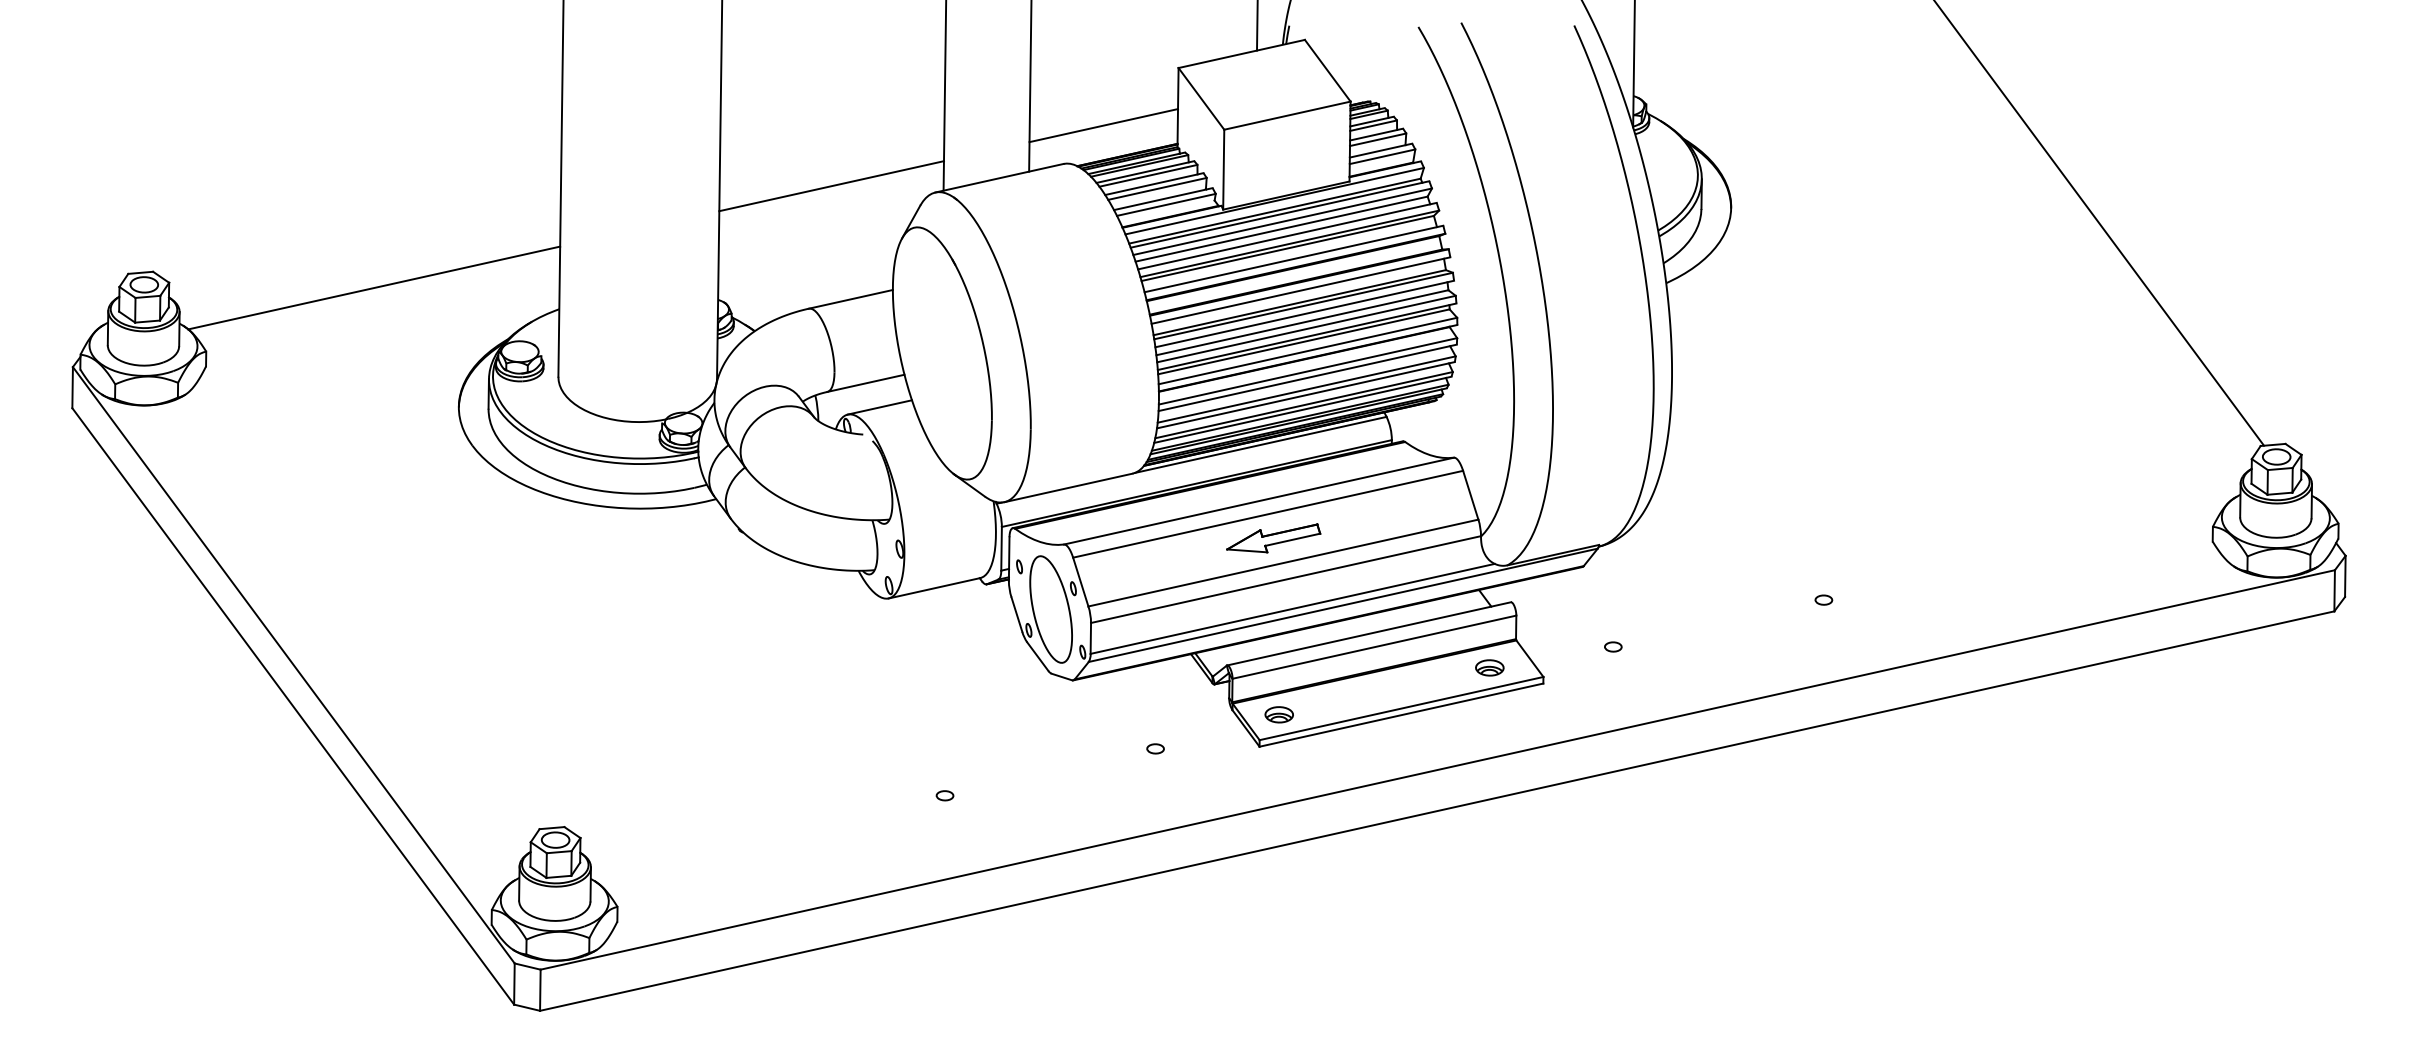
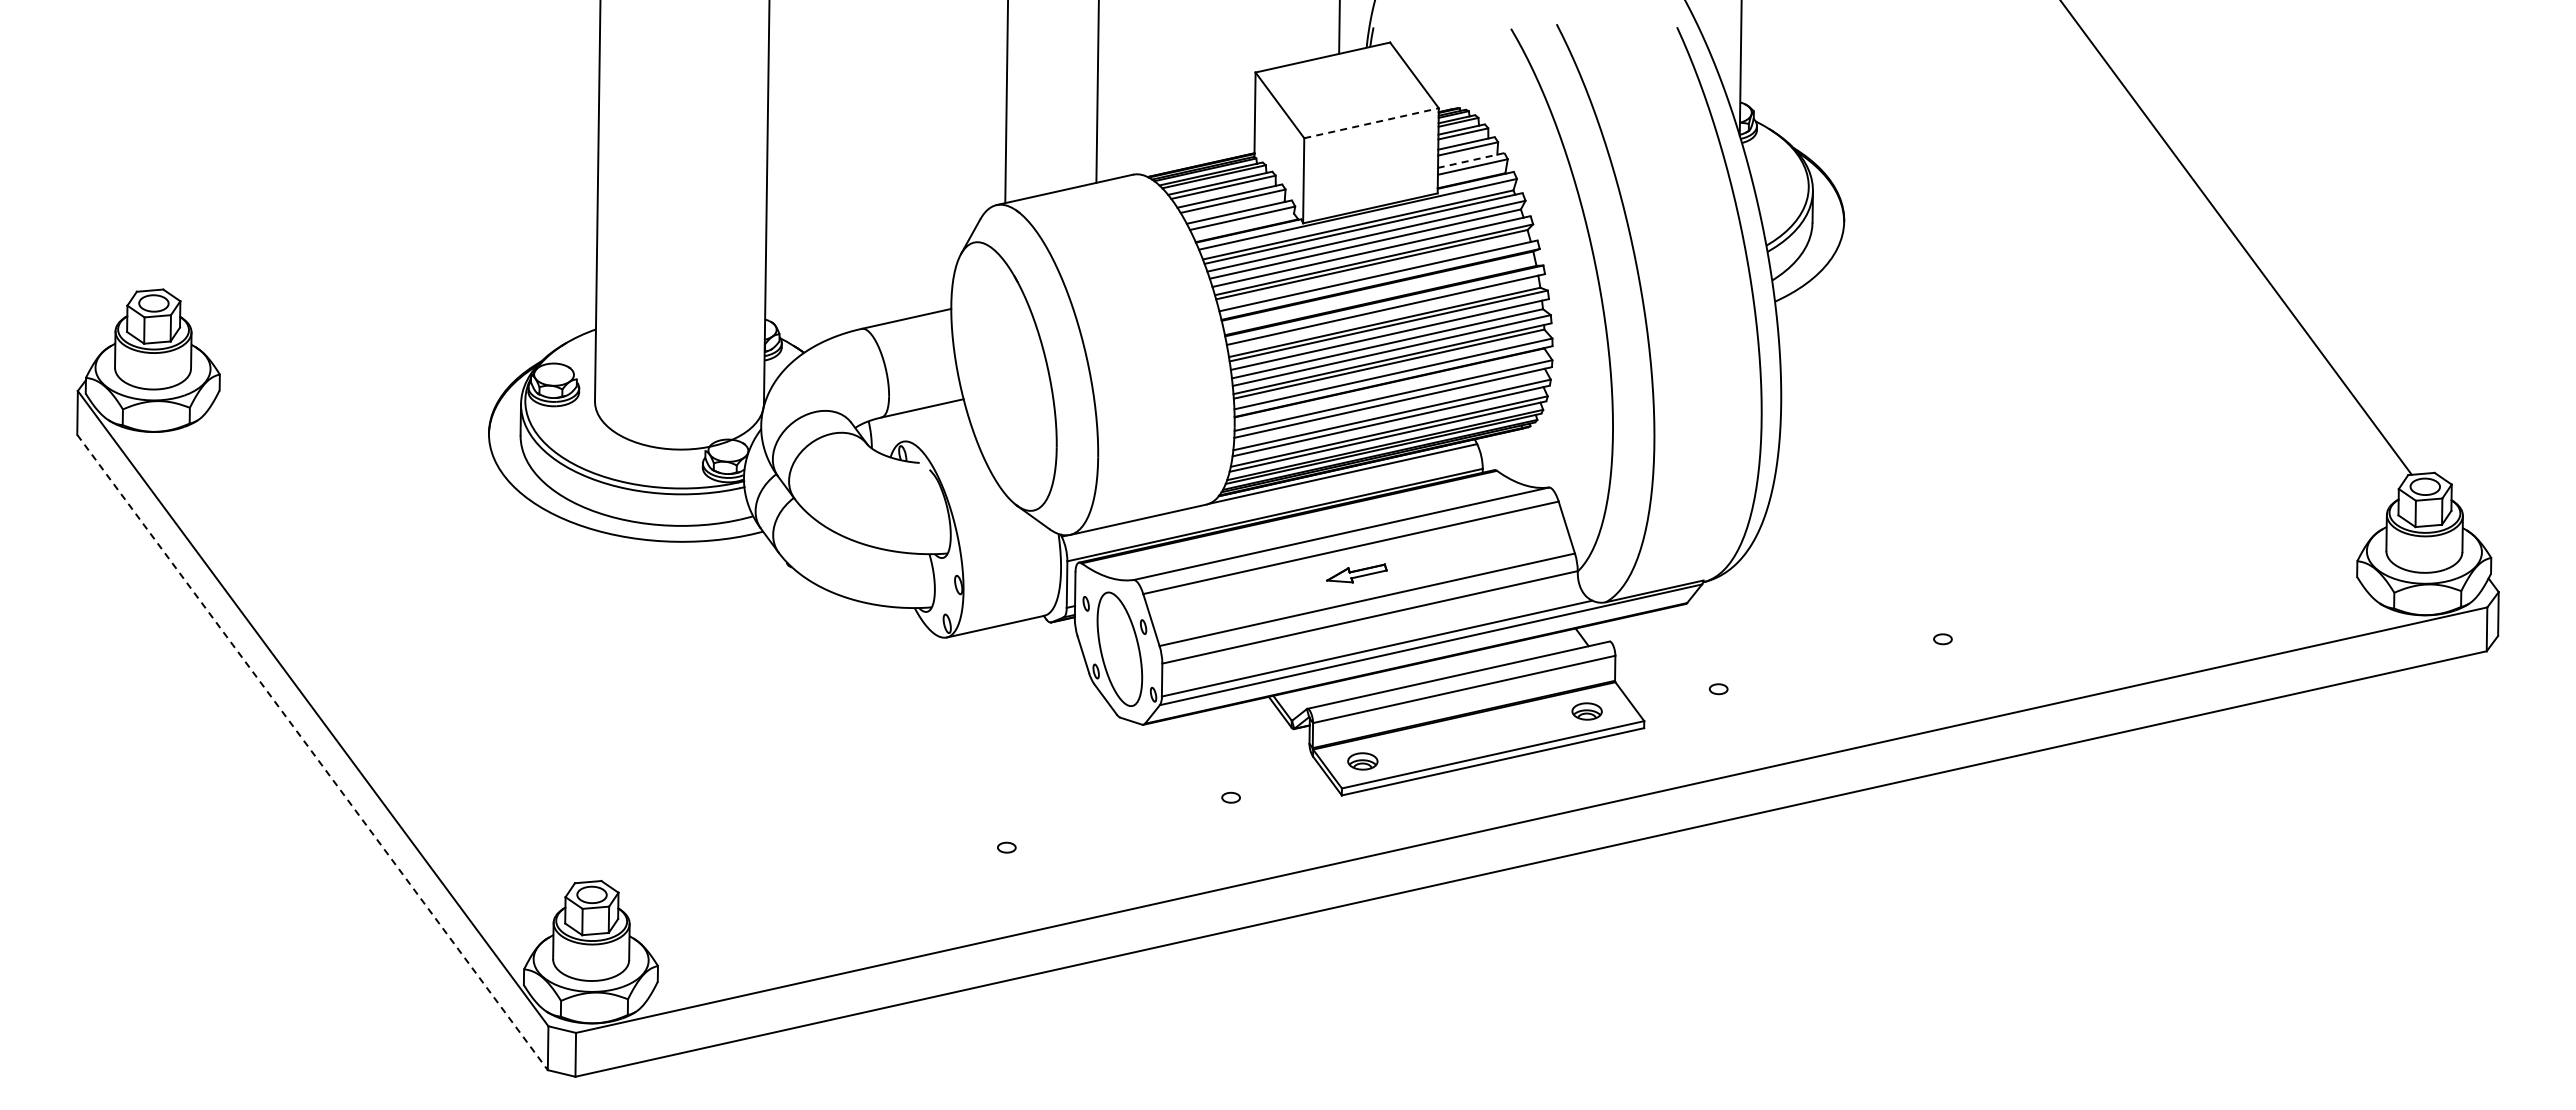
line: (1287, 115) -> (1371, 123), solid -> dashed
line: (1103, 125) -> (1175, 133), removed
line: (1380, 150) -> (1470, 160), solid -> dashed
line: (831, 185) -> (885, 197), removed
line: (373, 287) -> (398, 306), removed
line: (879, 406) -> (937, 433), removed
part: (1273, 538) -> (1356, 573), size x0.6
line: (293, 706) -> (312, 752), solid -> dashed

